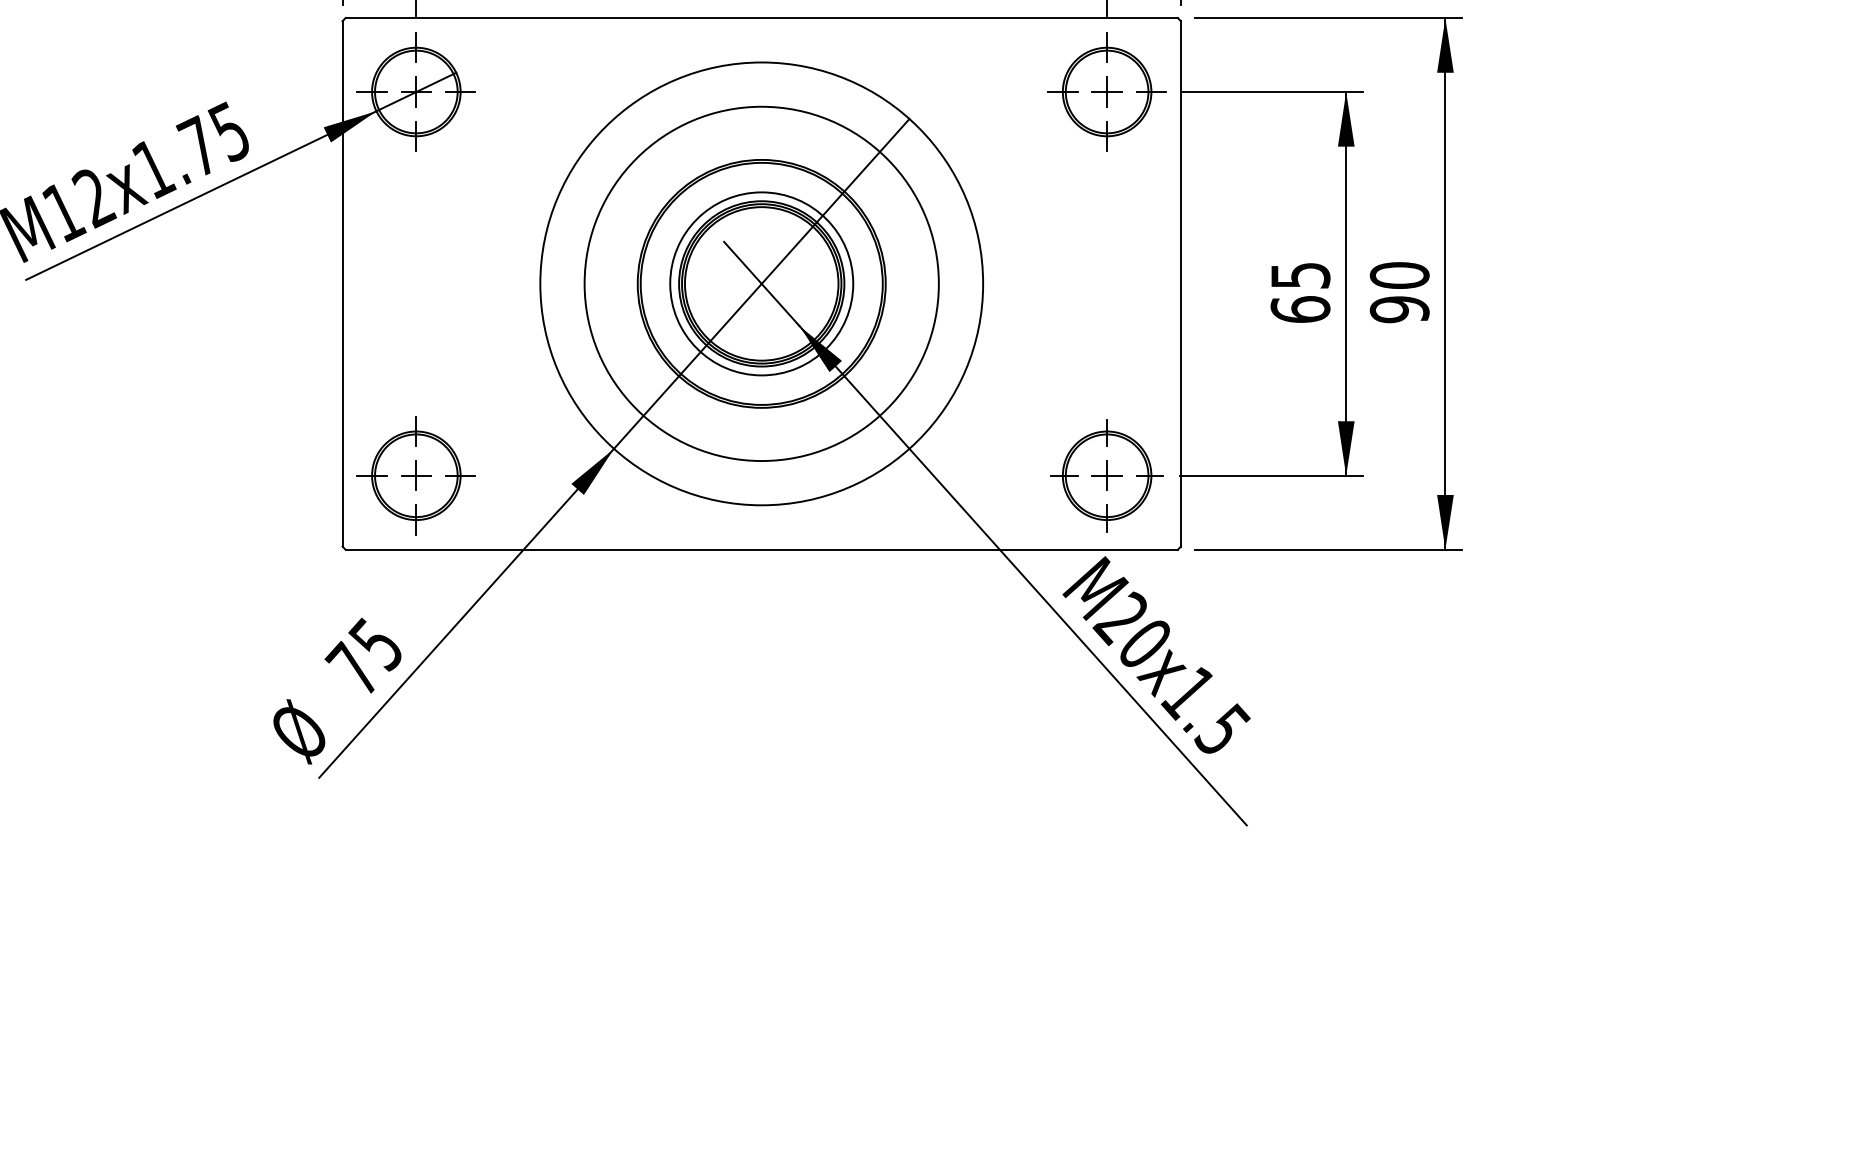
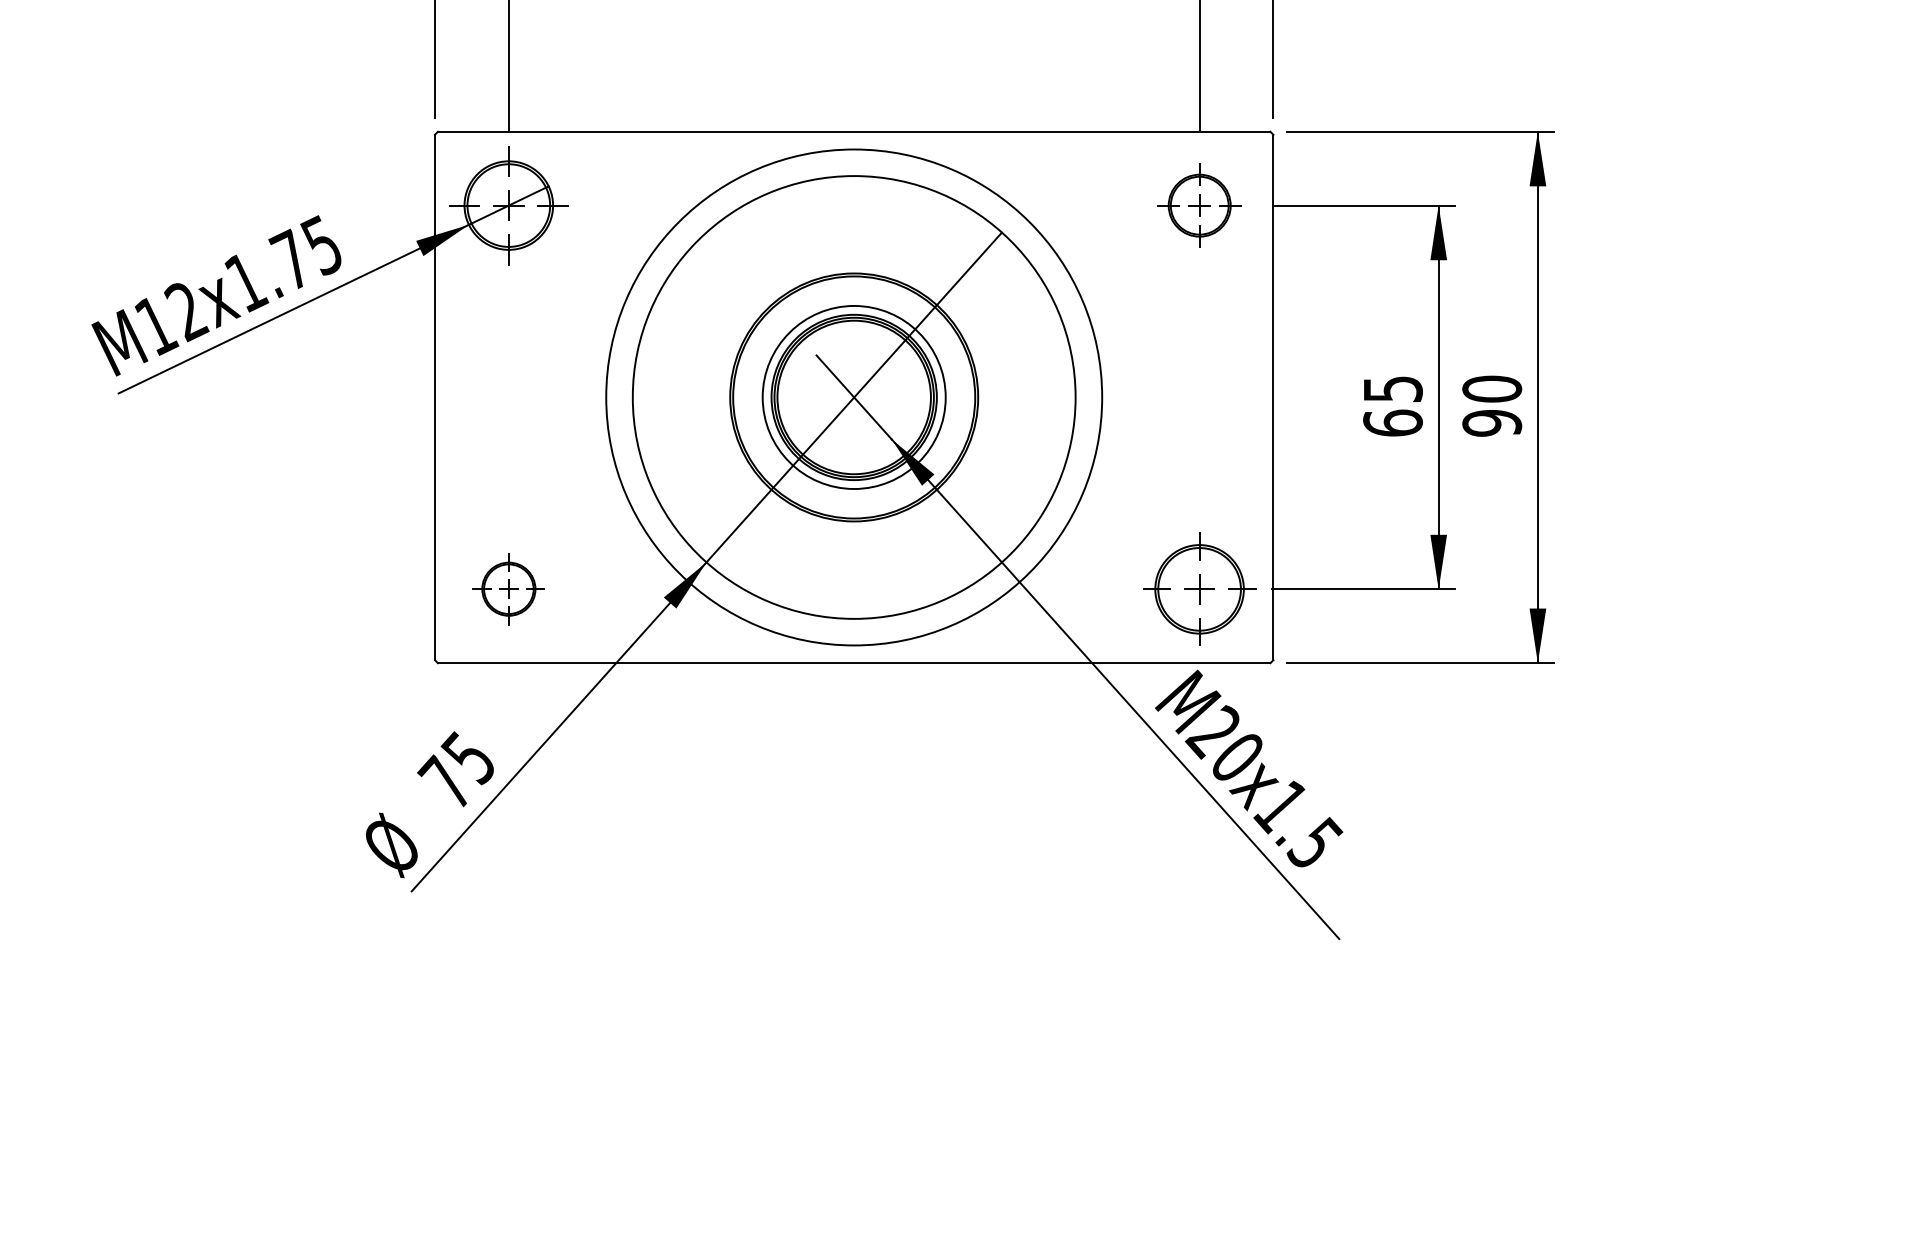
part: (1107, 91) -> (1199, 205), size x0.7
circle: (762, 283) -> (854, 397), size x1.4
part: (416, 474) -> (508, 588), size x0.6

